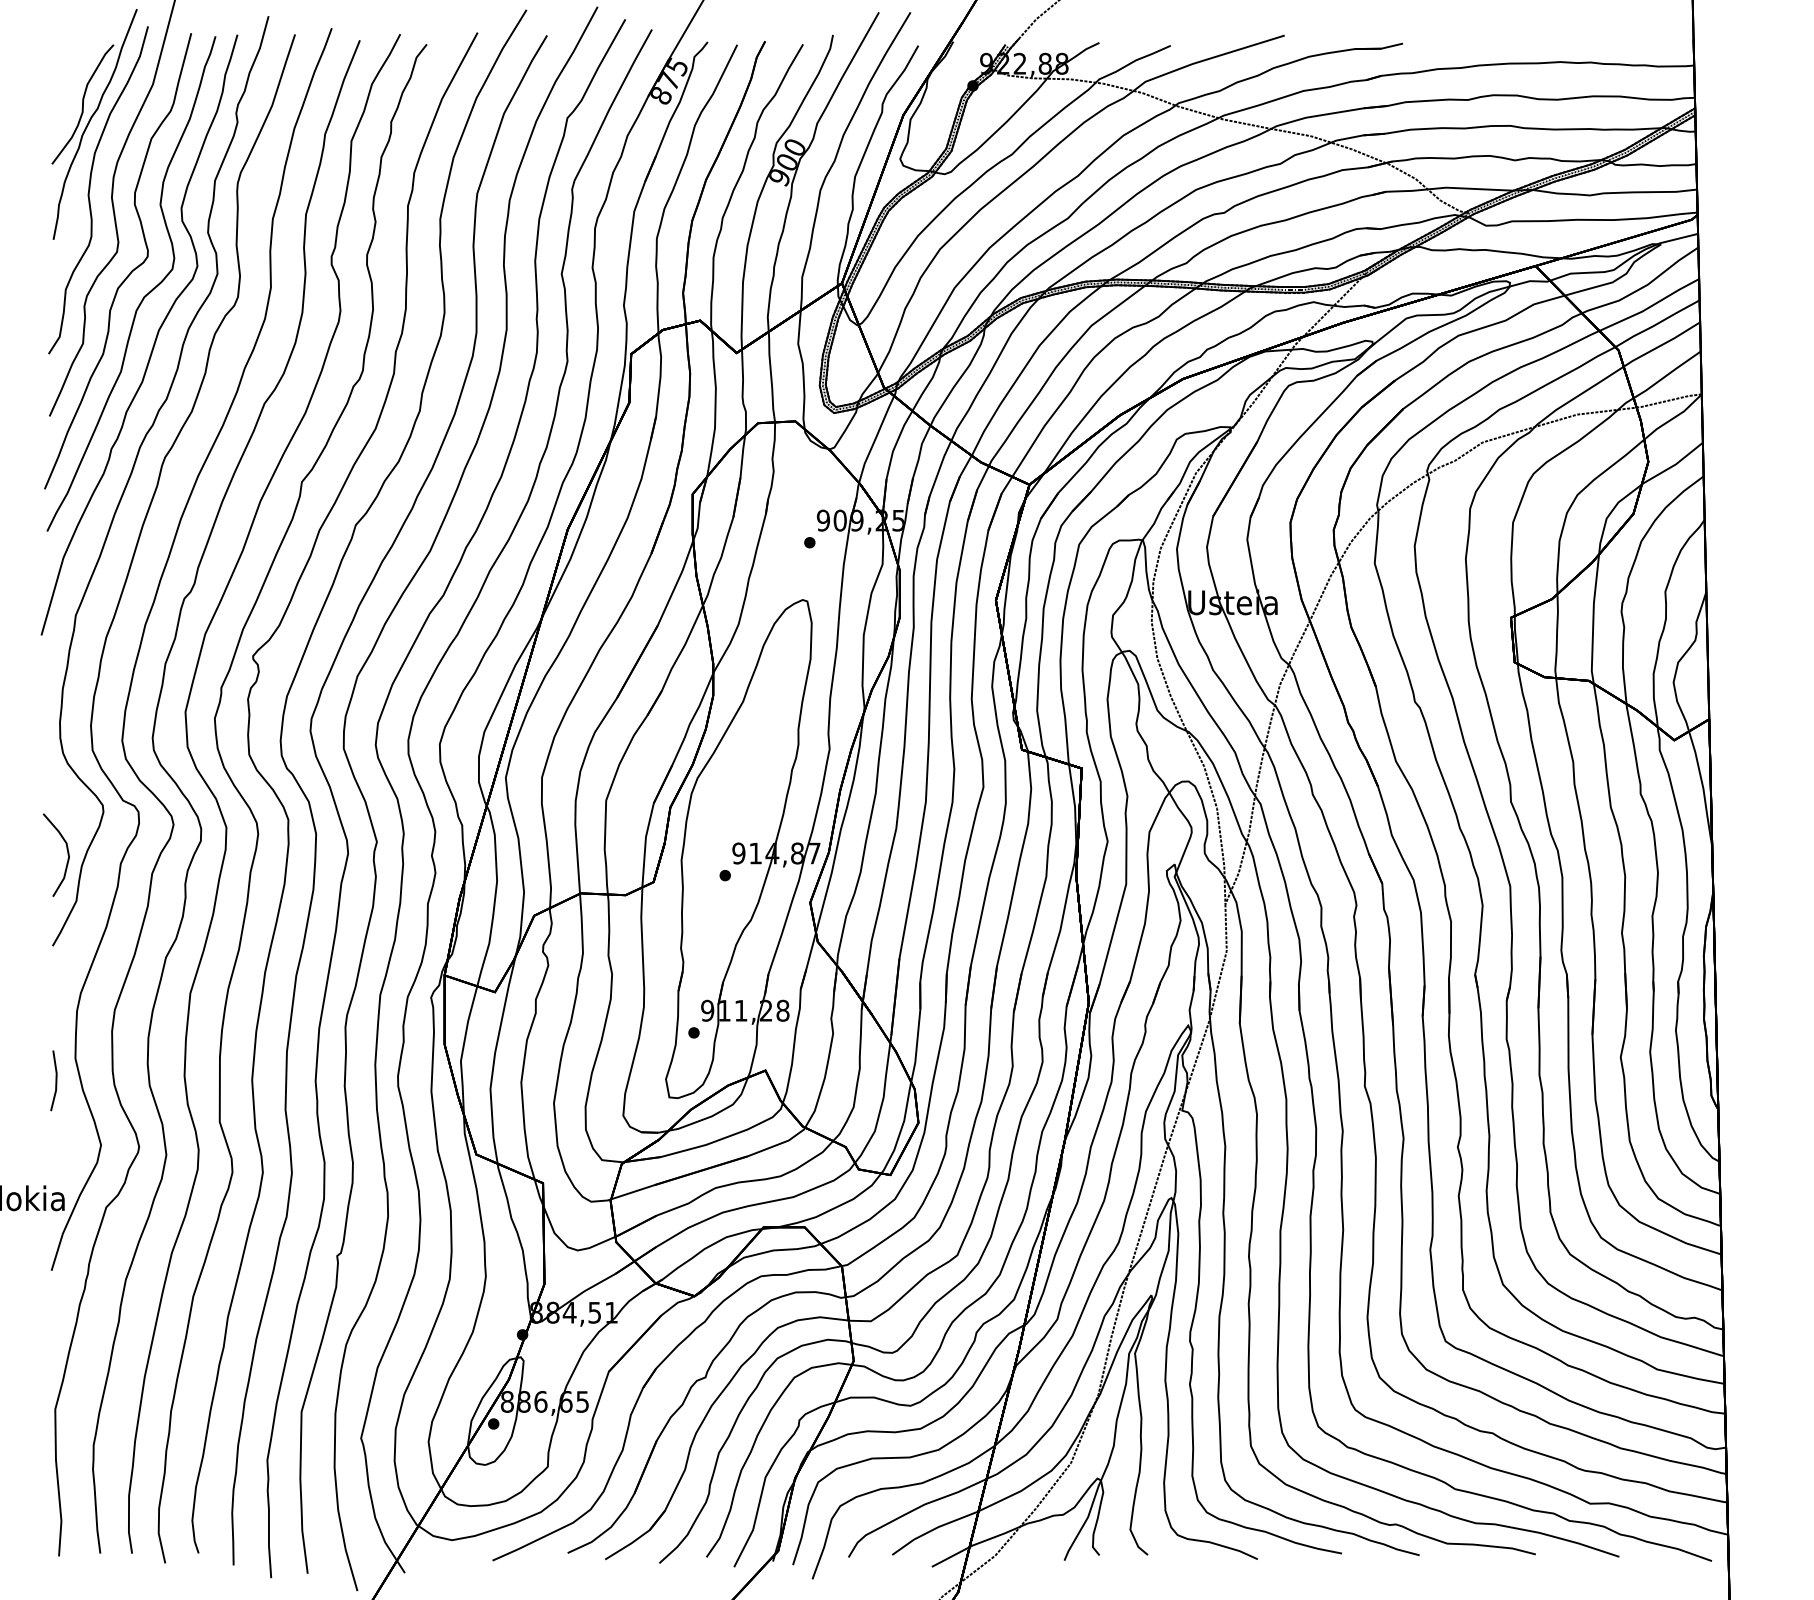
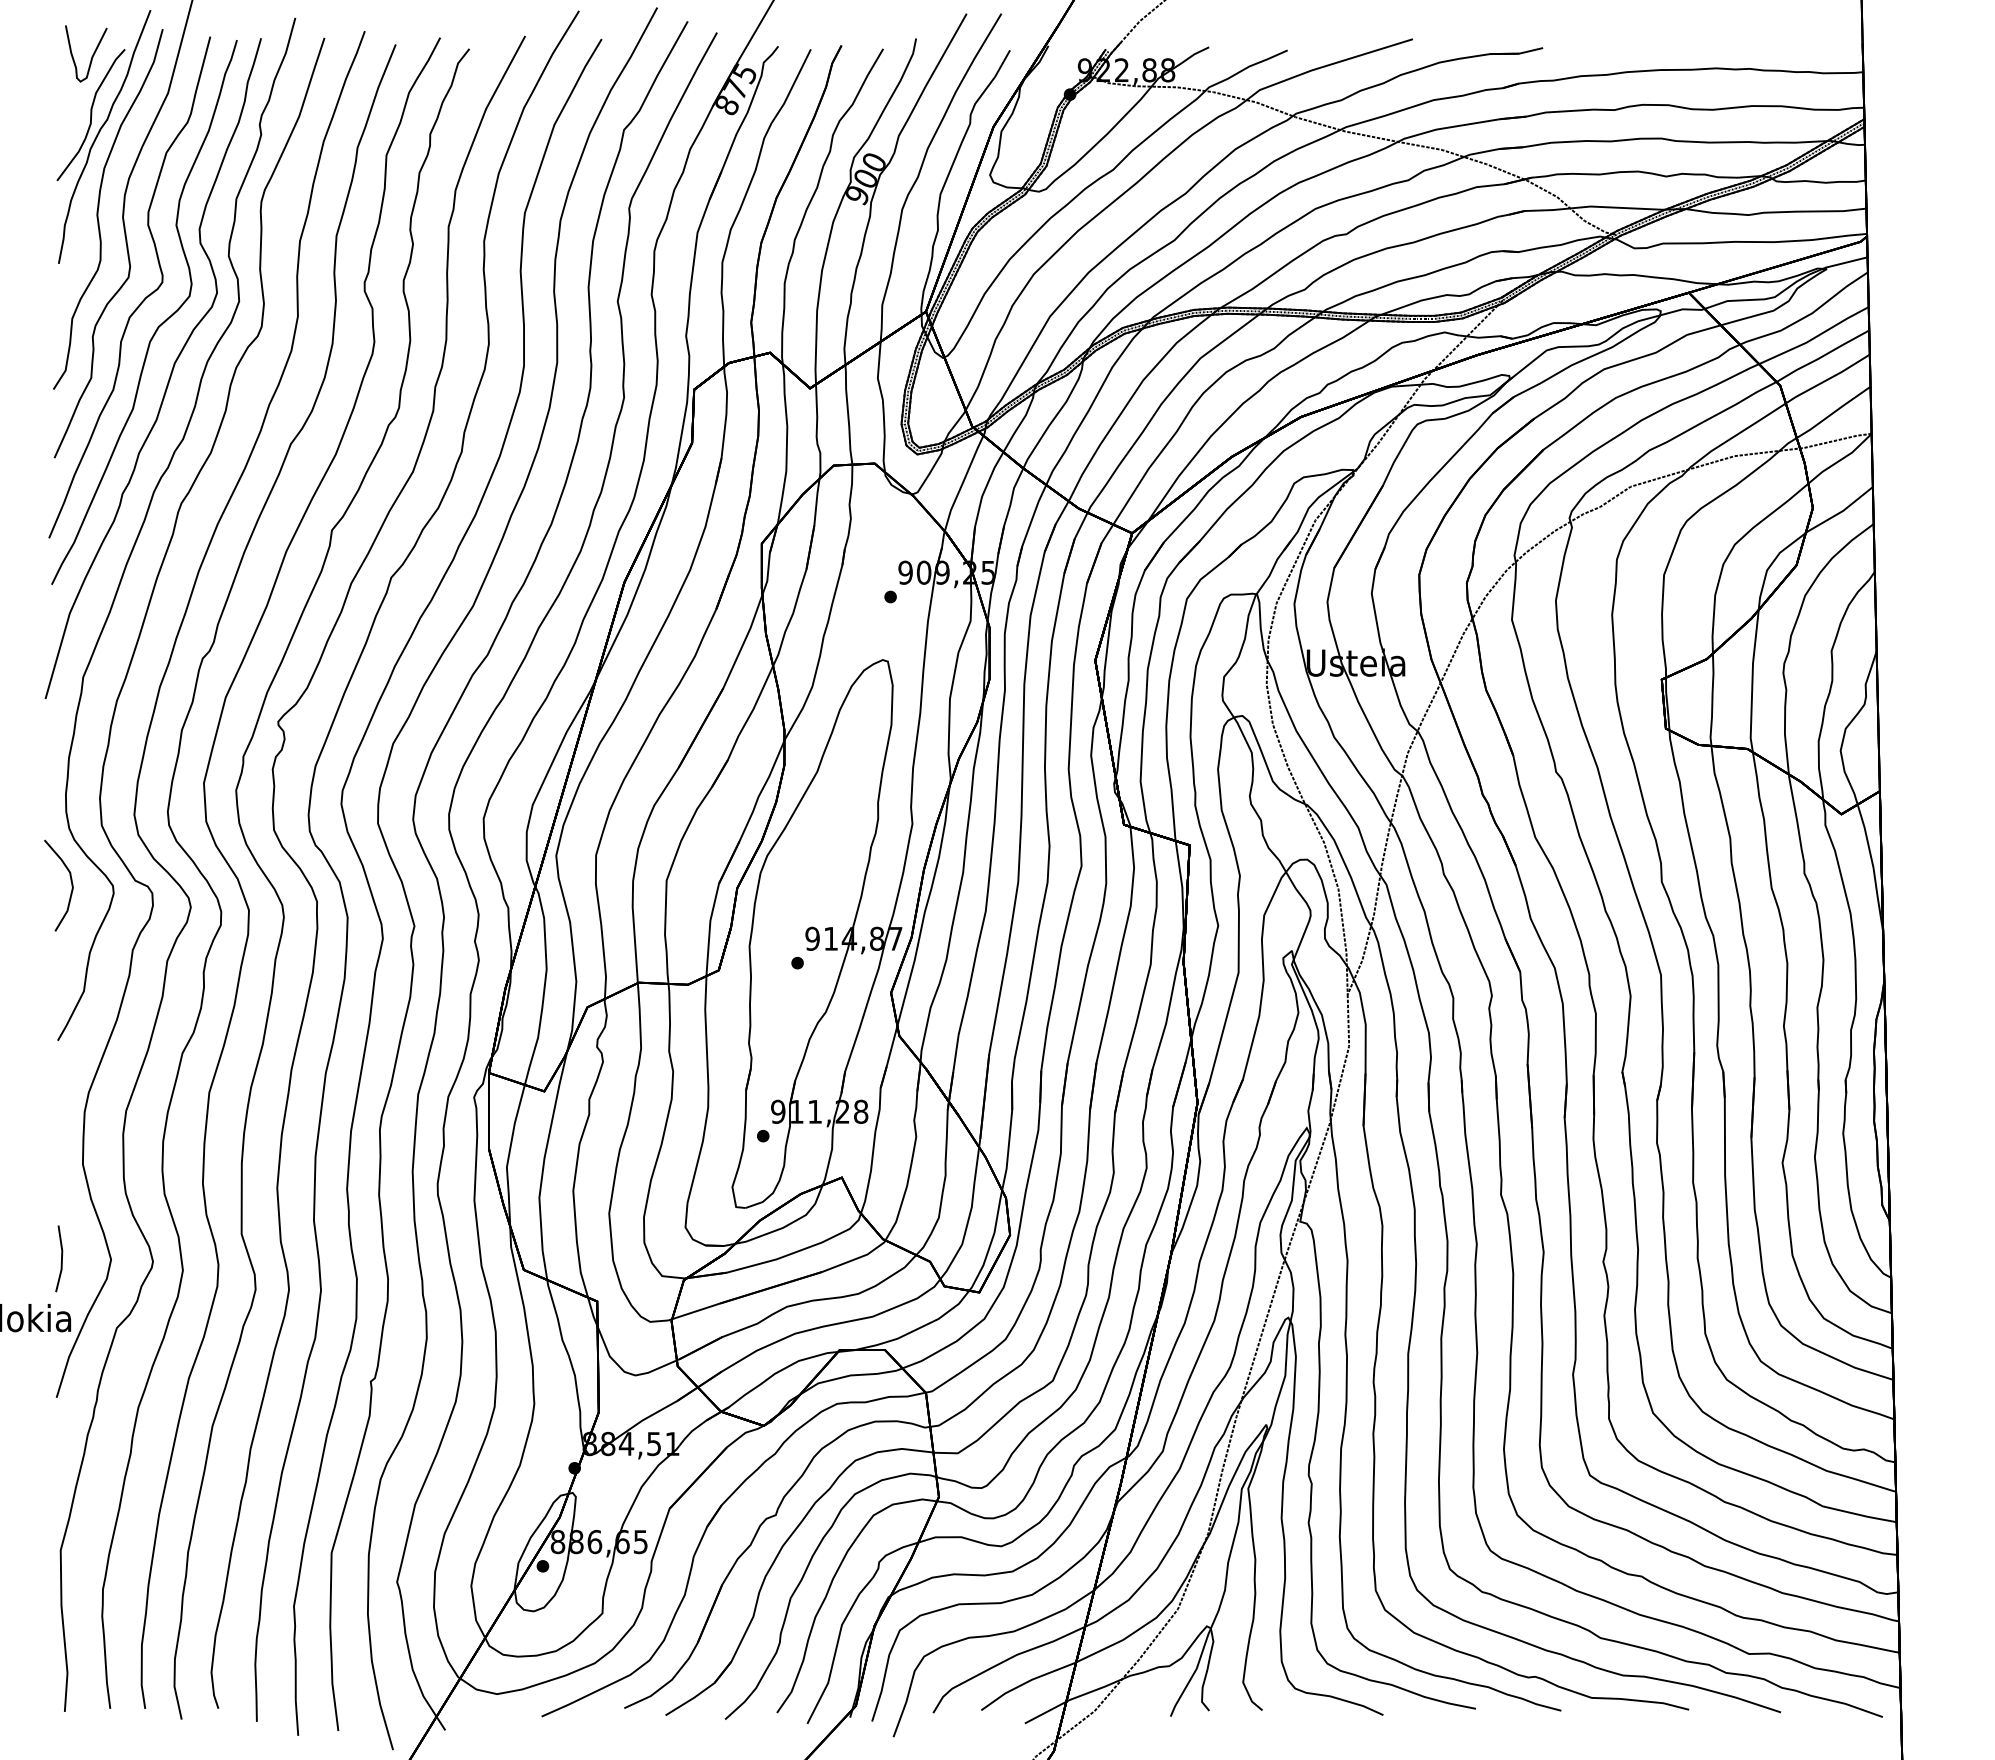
curve: (83, 51) -> (91, 56), added
curve: (66, 851) -> (70, 881), moved
line: (55, 1080) -> (61, 1258), moved

